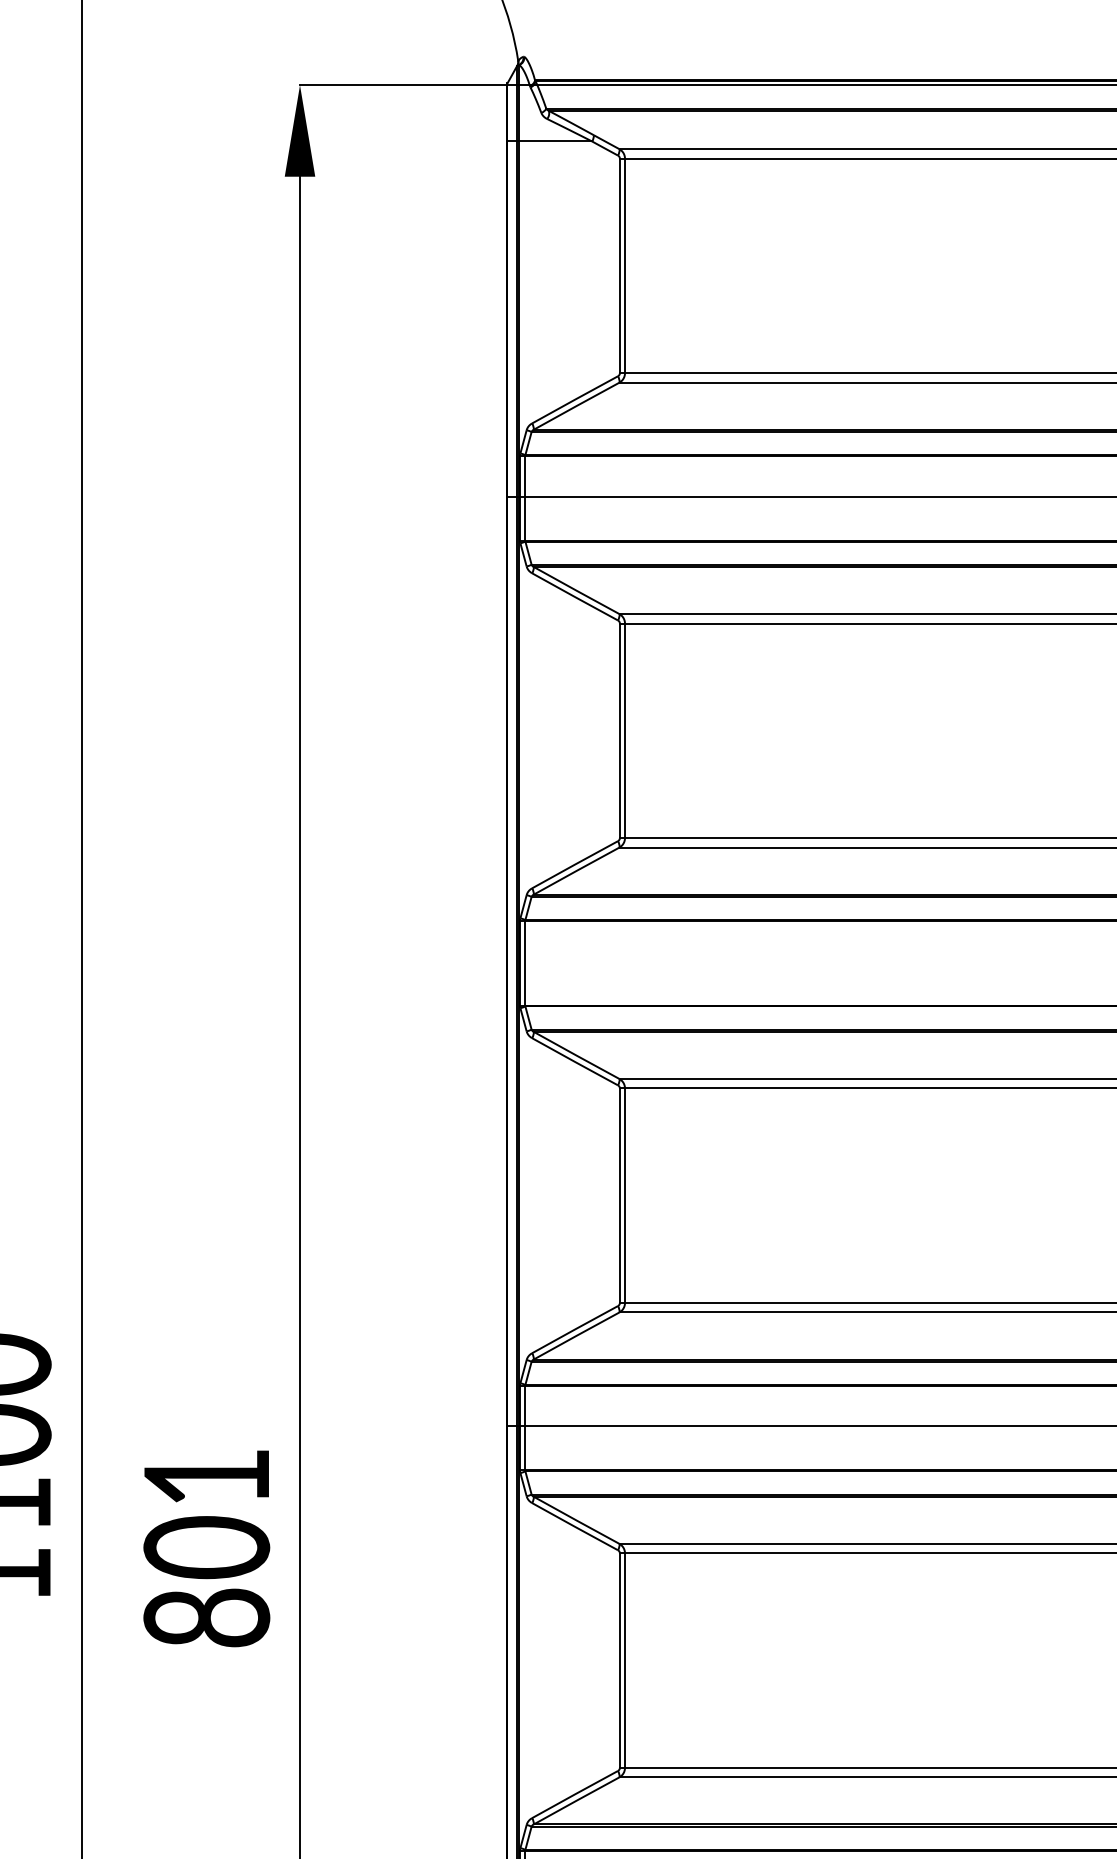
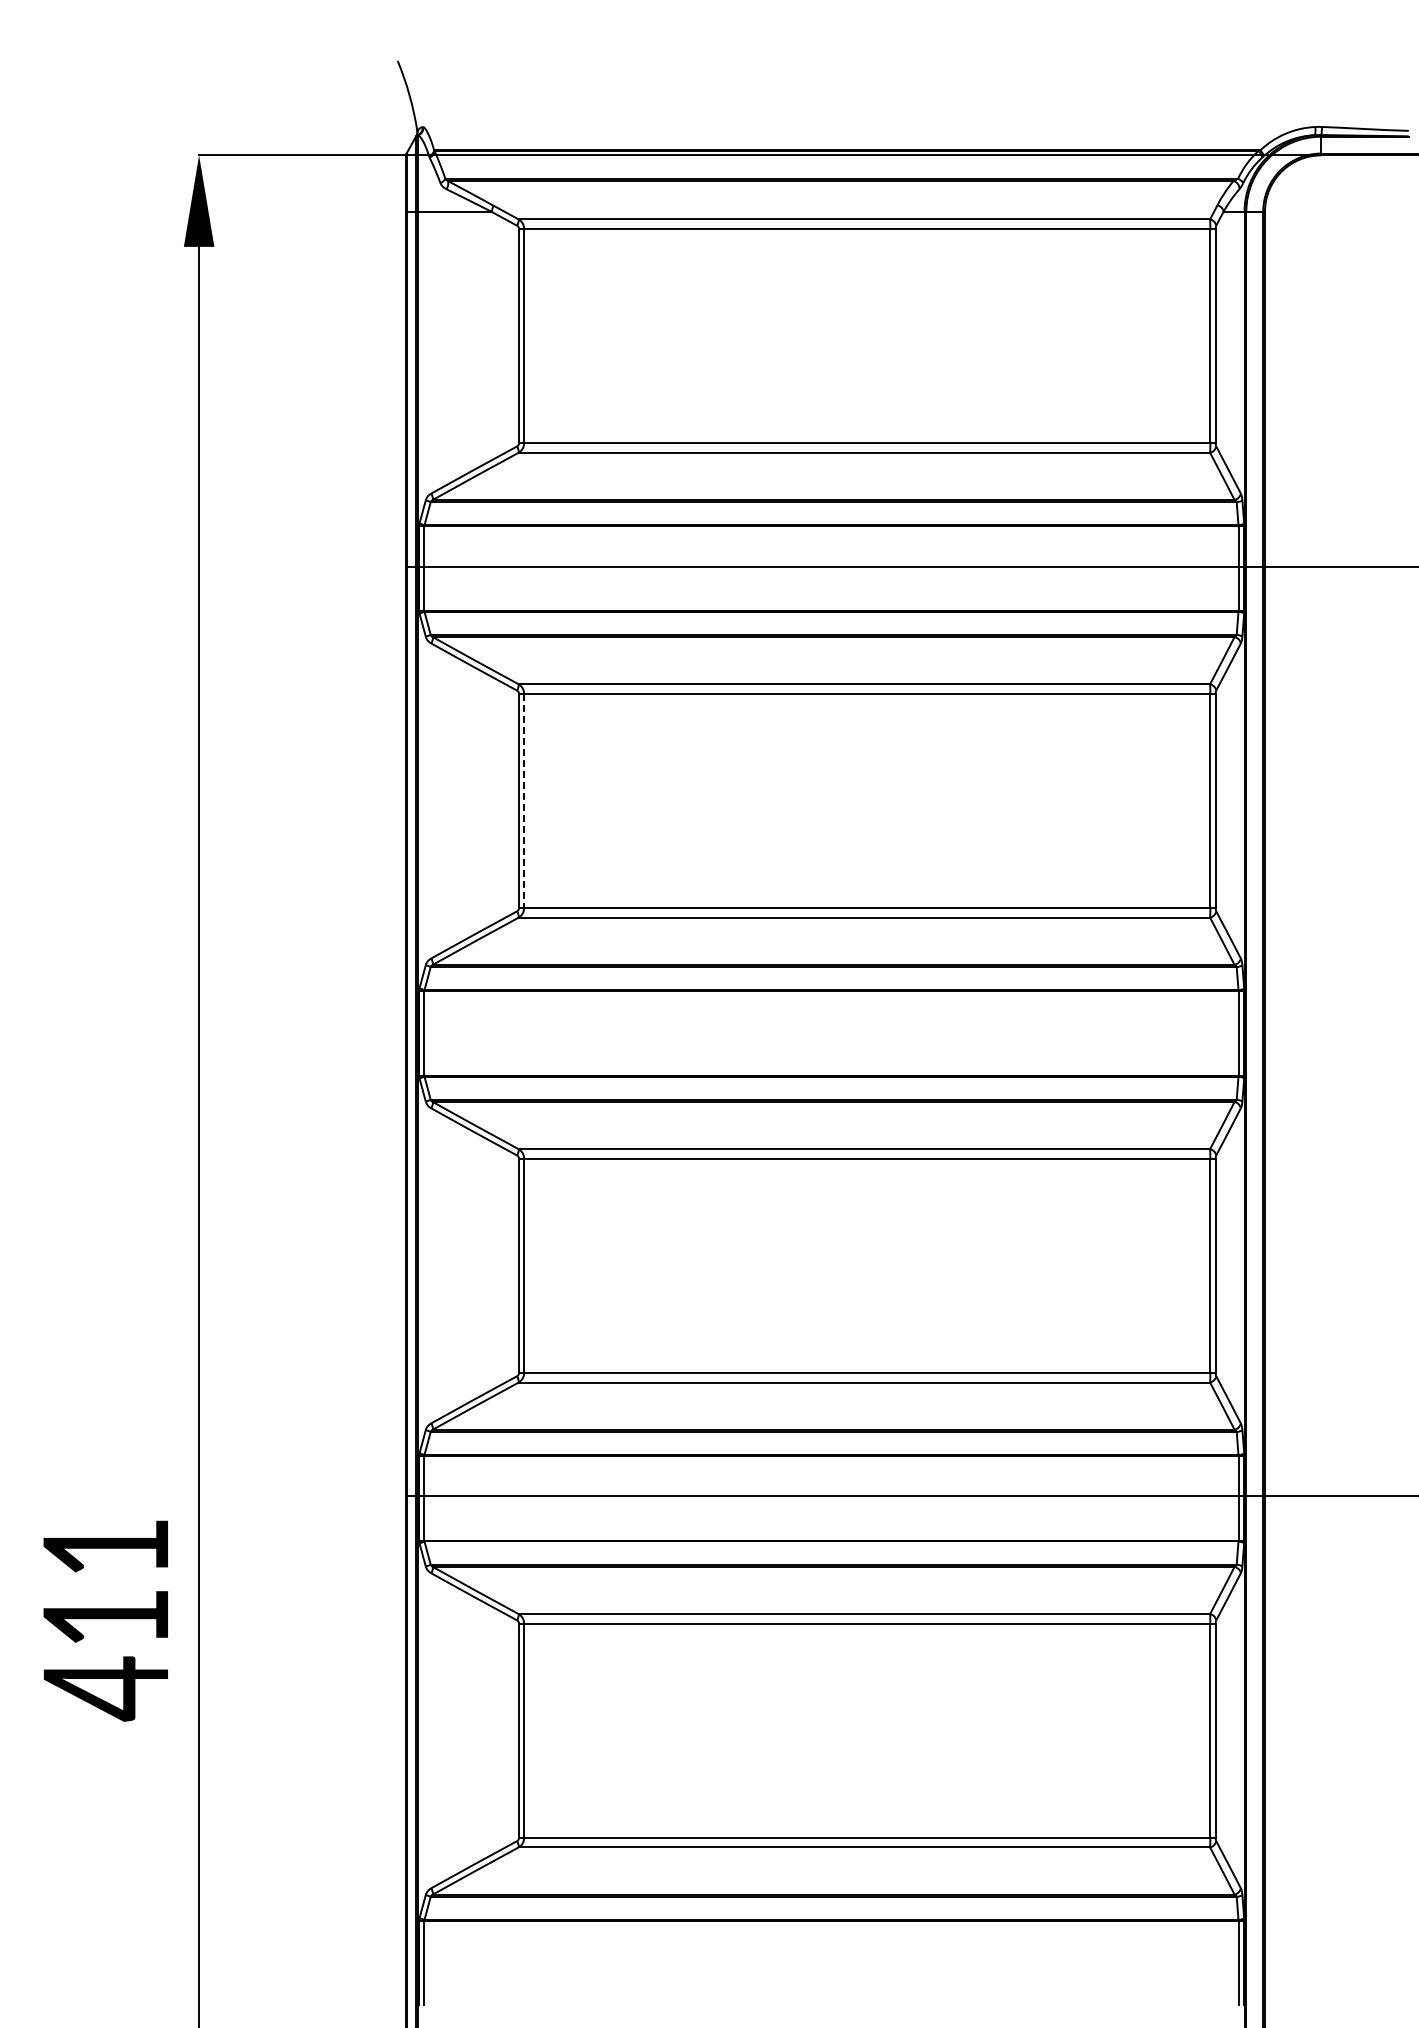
line: (625, 731) -> (524, 801), solid -> dashed
text: (206, 1583) -> (105, 1653), 801 -> 411

